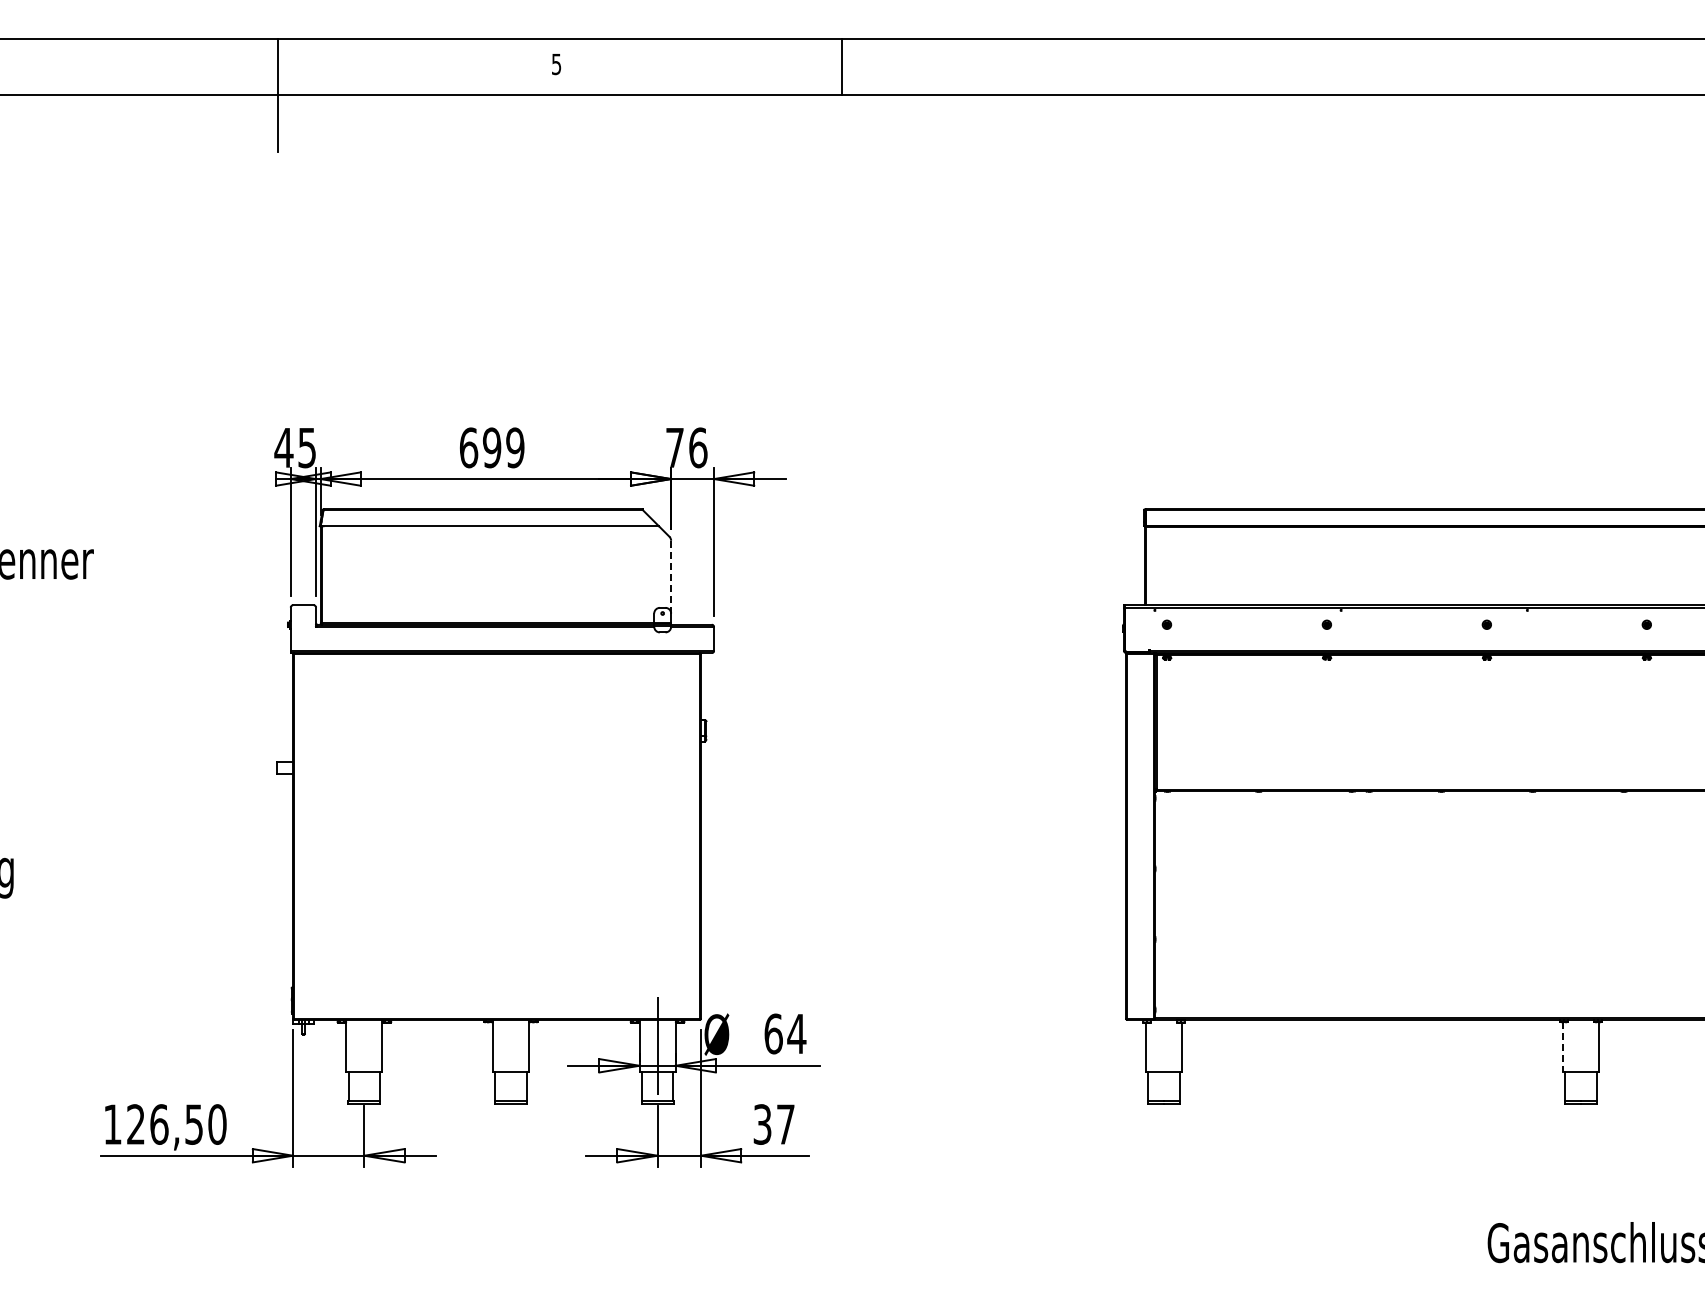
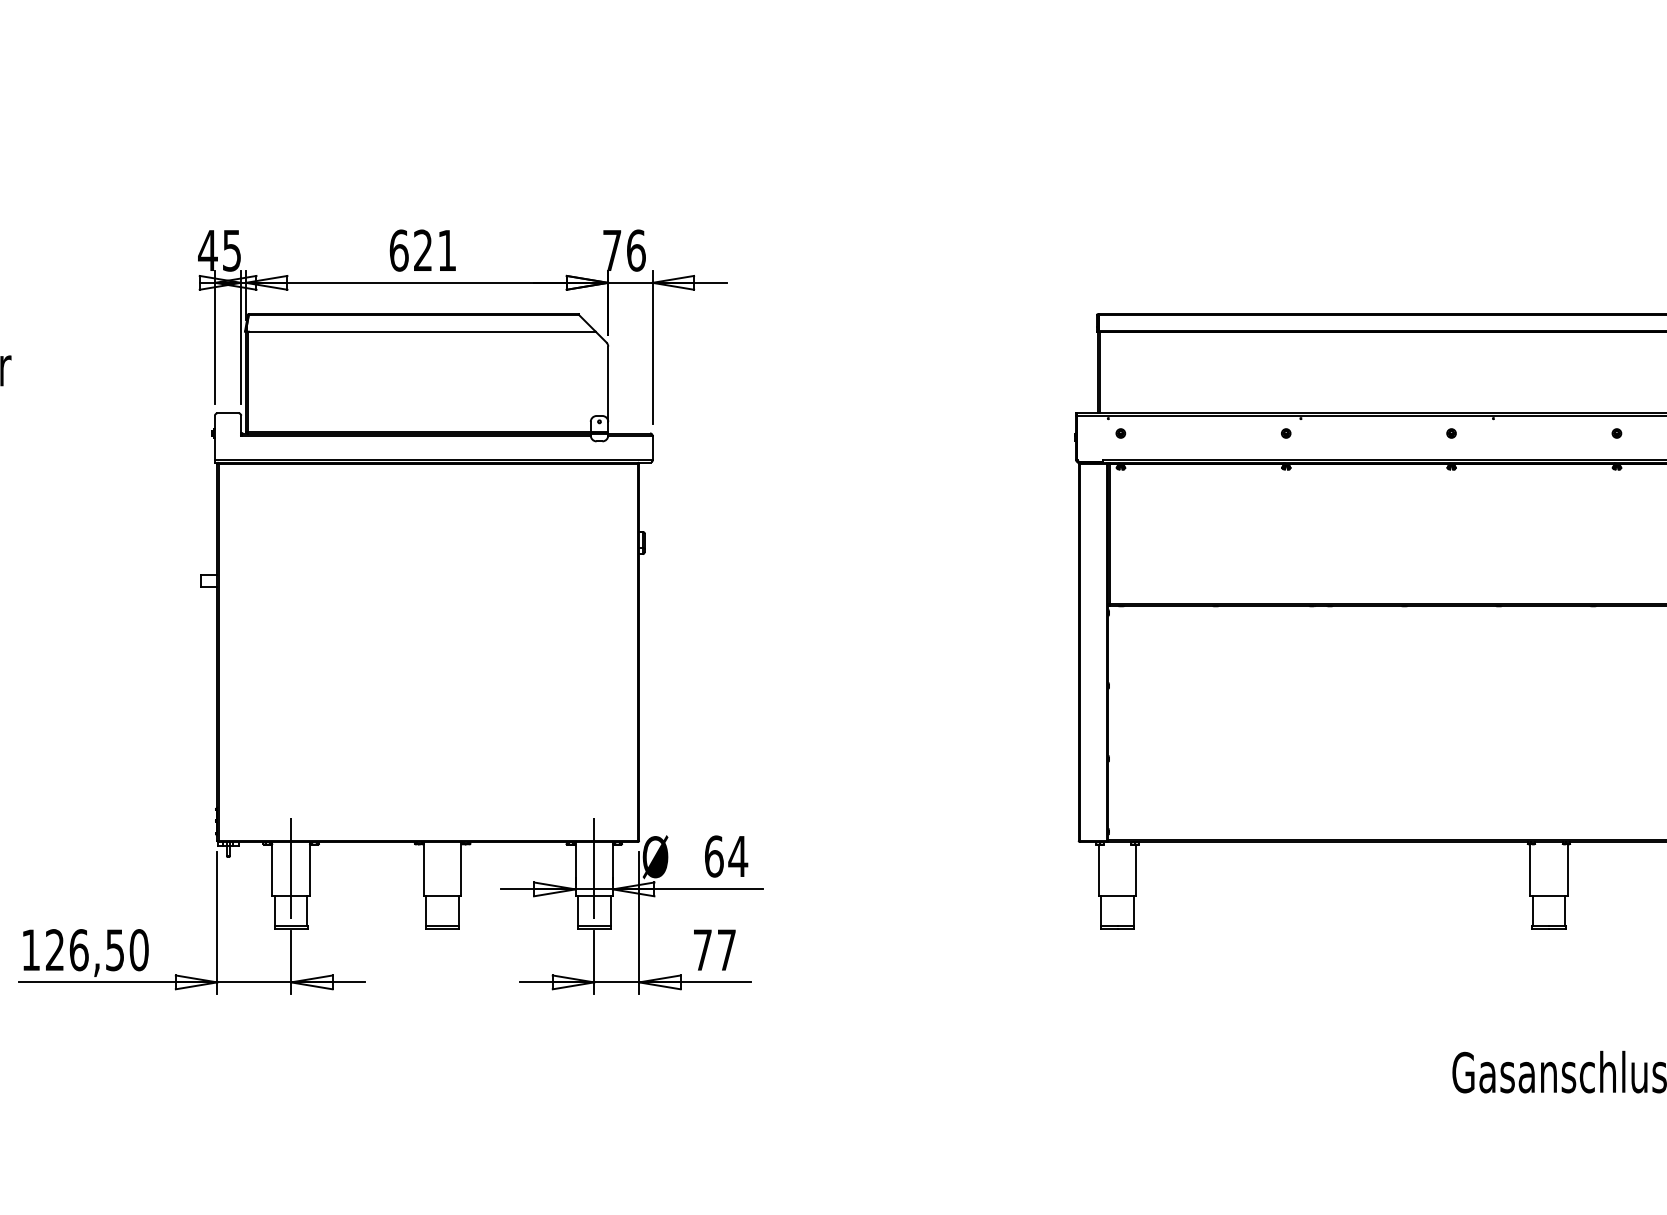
text: (503, 447) -> (434, 250), 699 -> 621
line: (671, 576) -> (608, 383), dashed -> solid
line: (364, 1045) -> (291, 868), added
line: (1563, 1047) -> (1530, 870), dashed -> solid
text: (762, 1124) -> (702, 950), 37 -> 77

